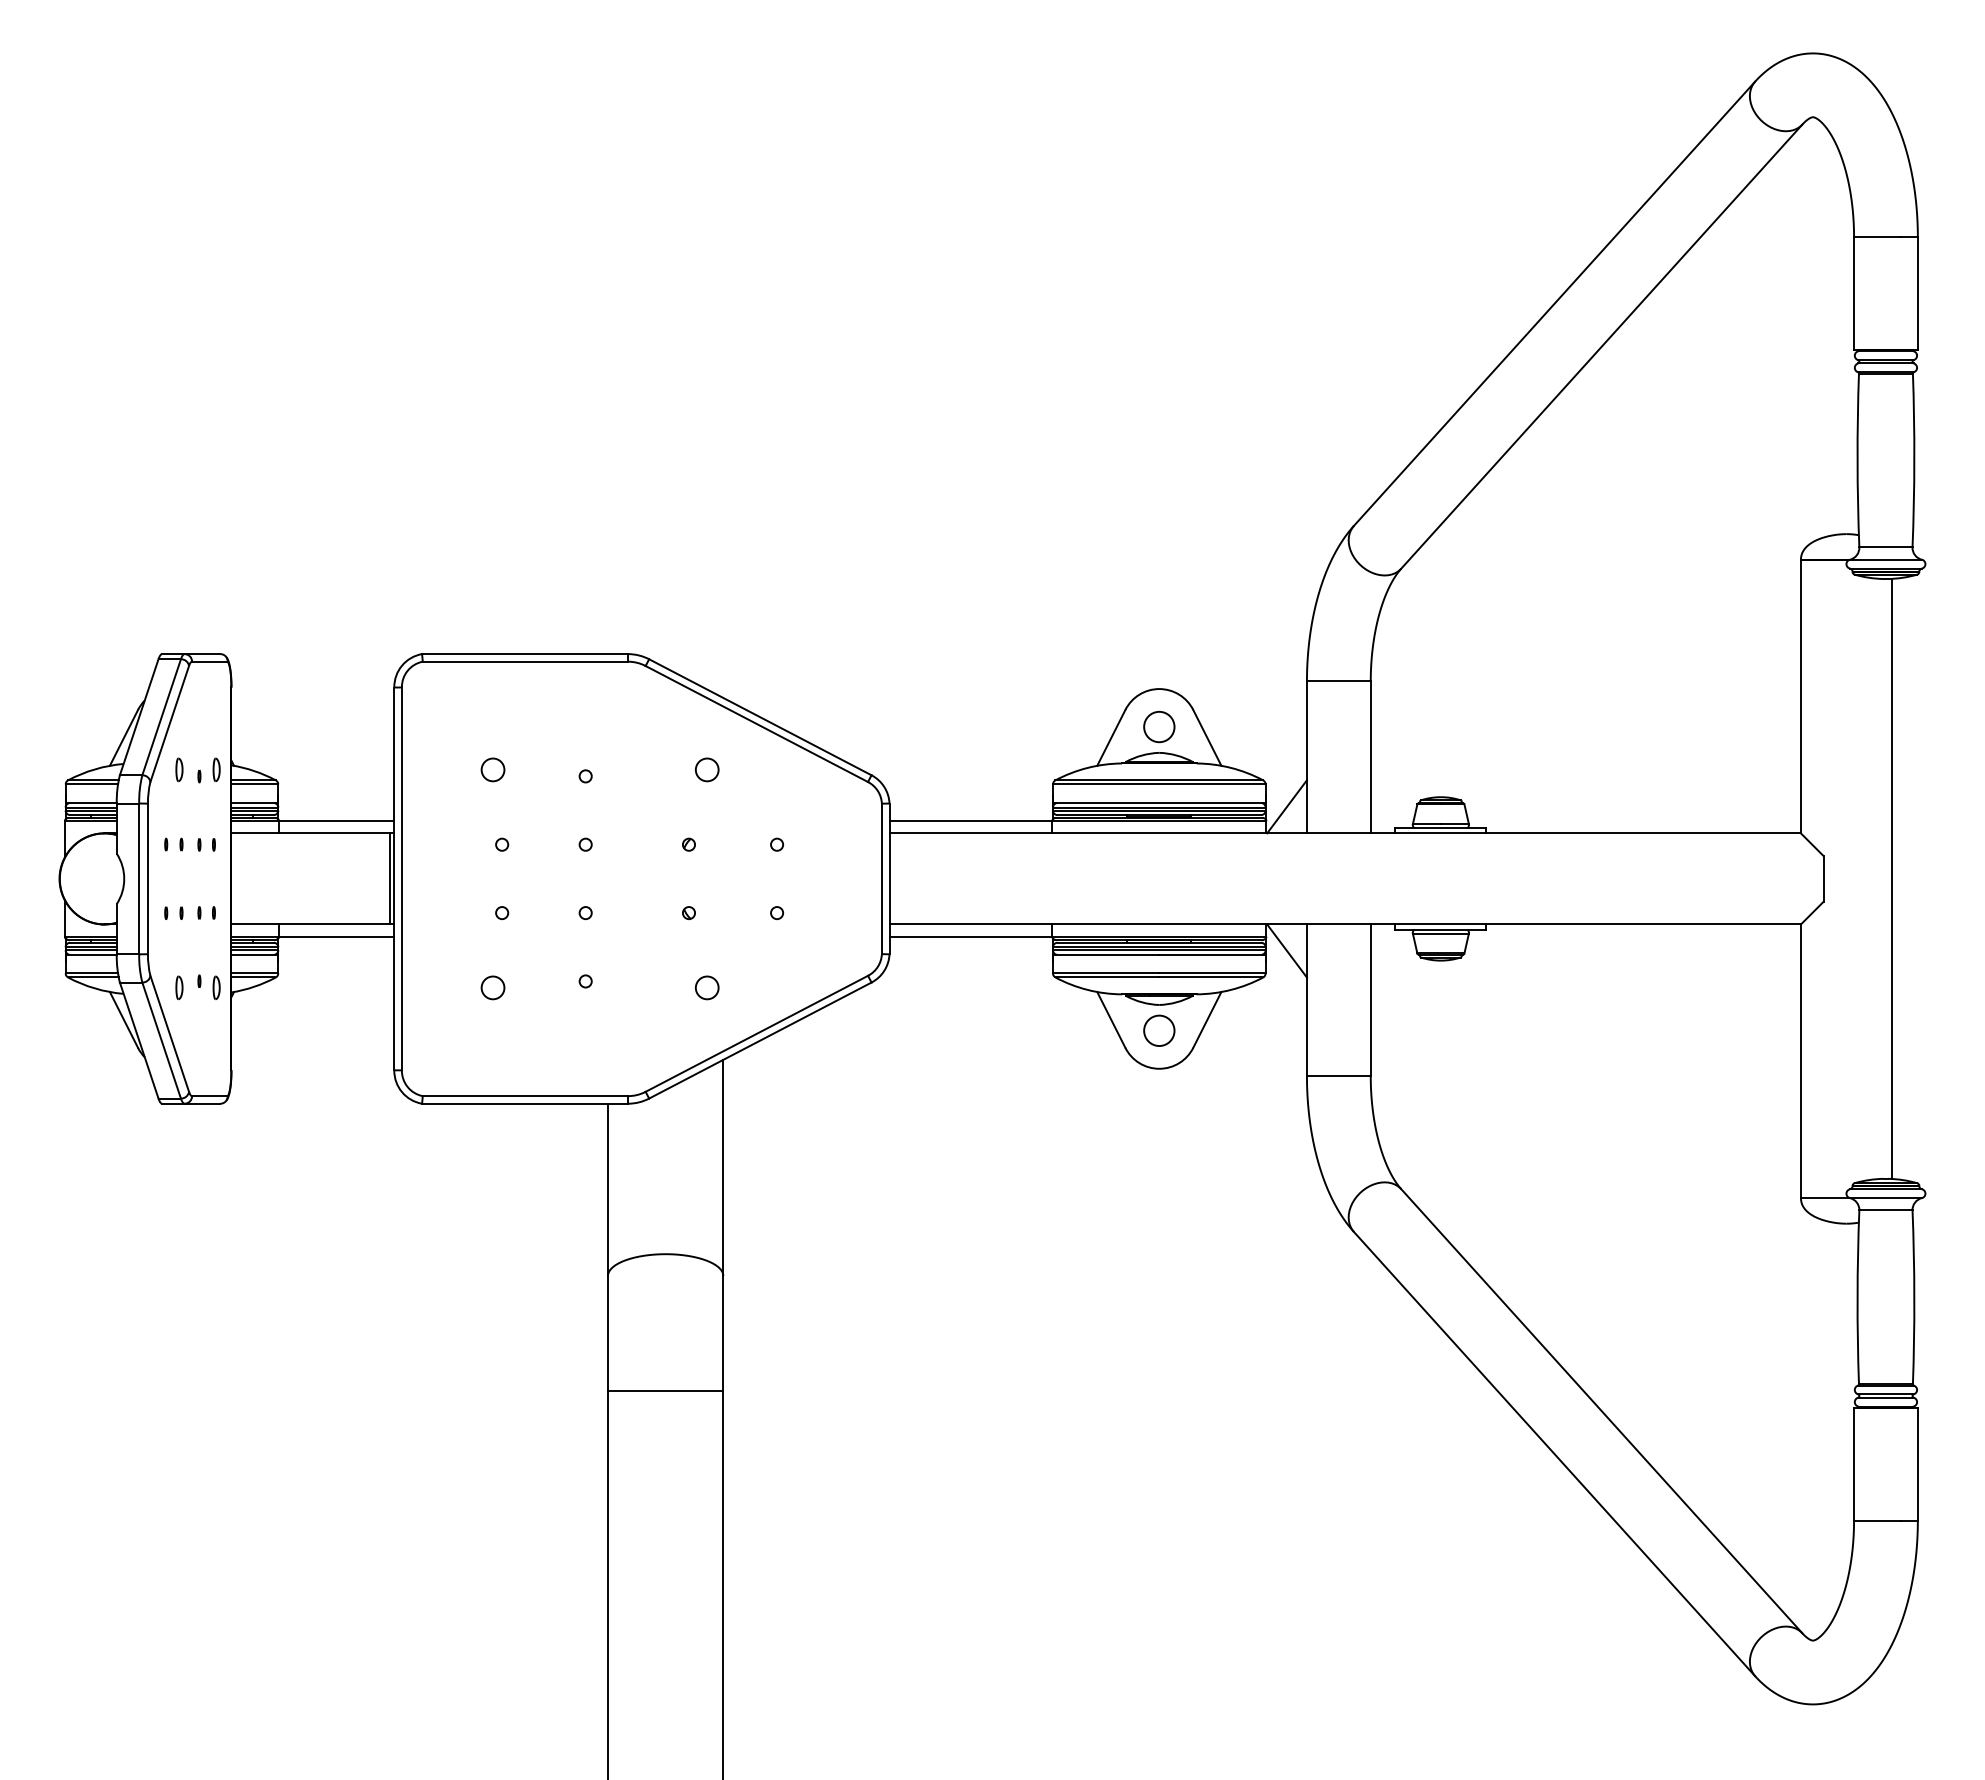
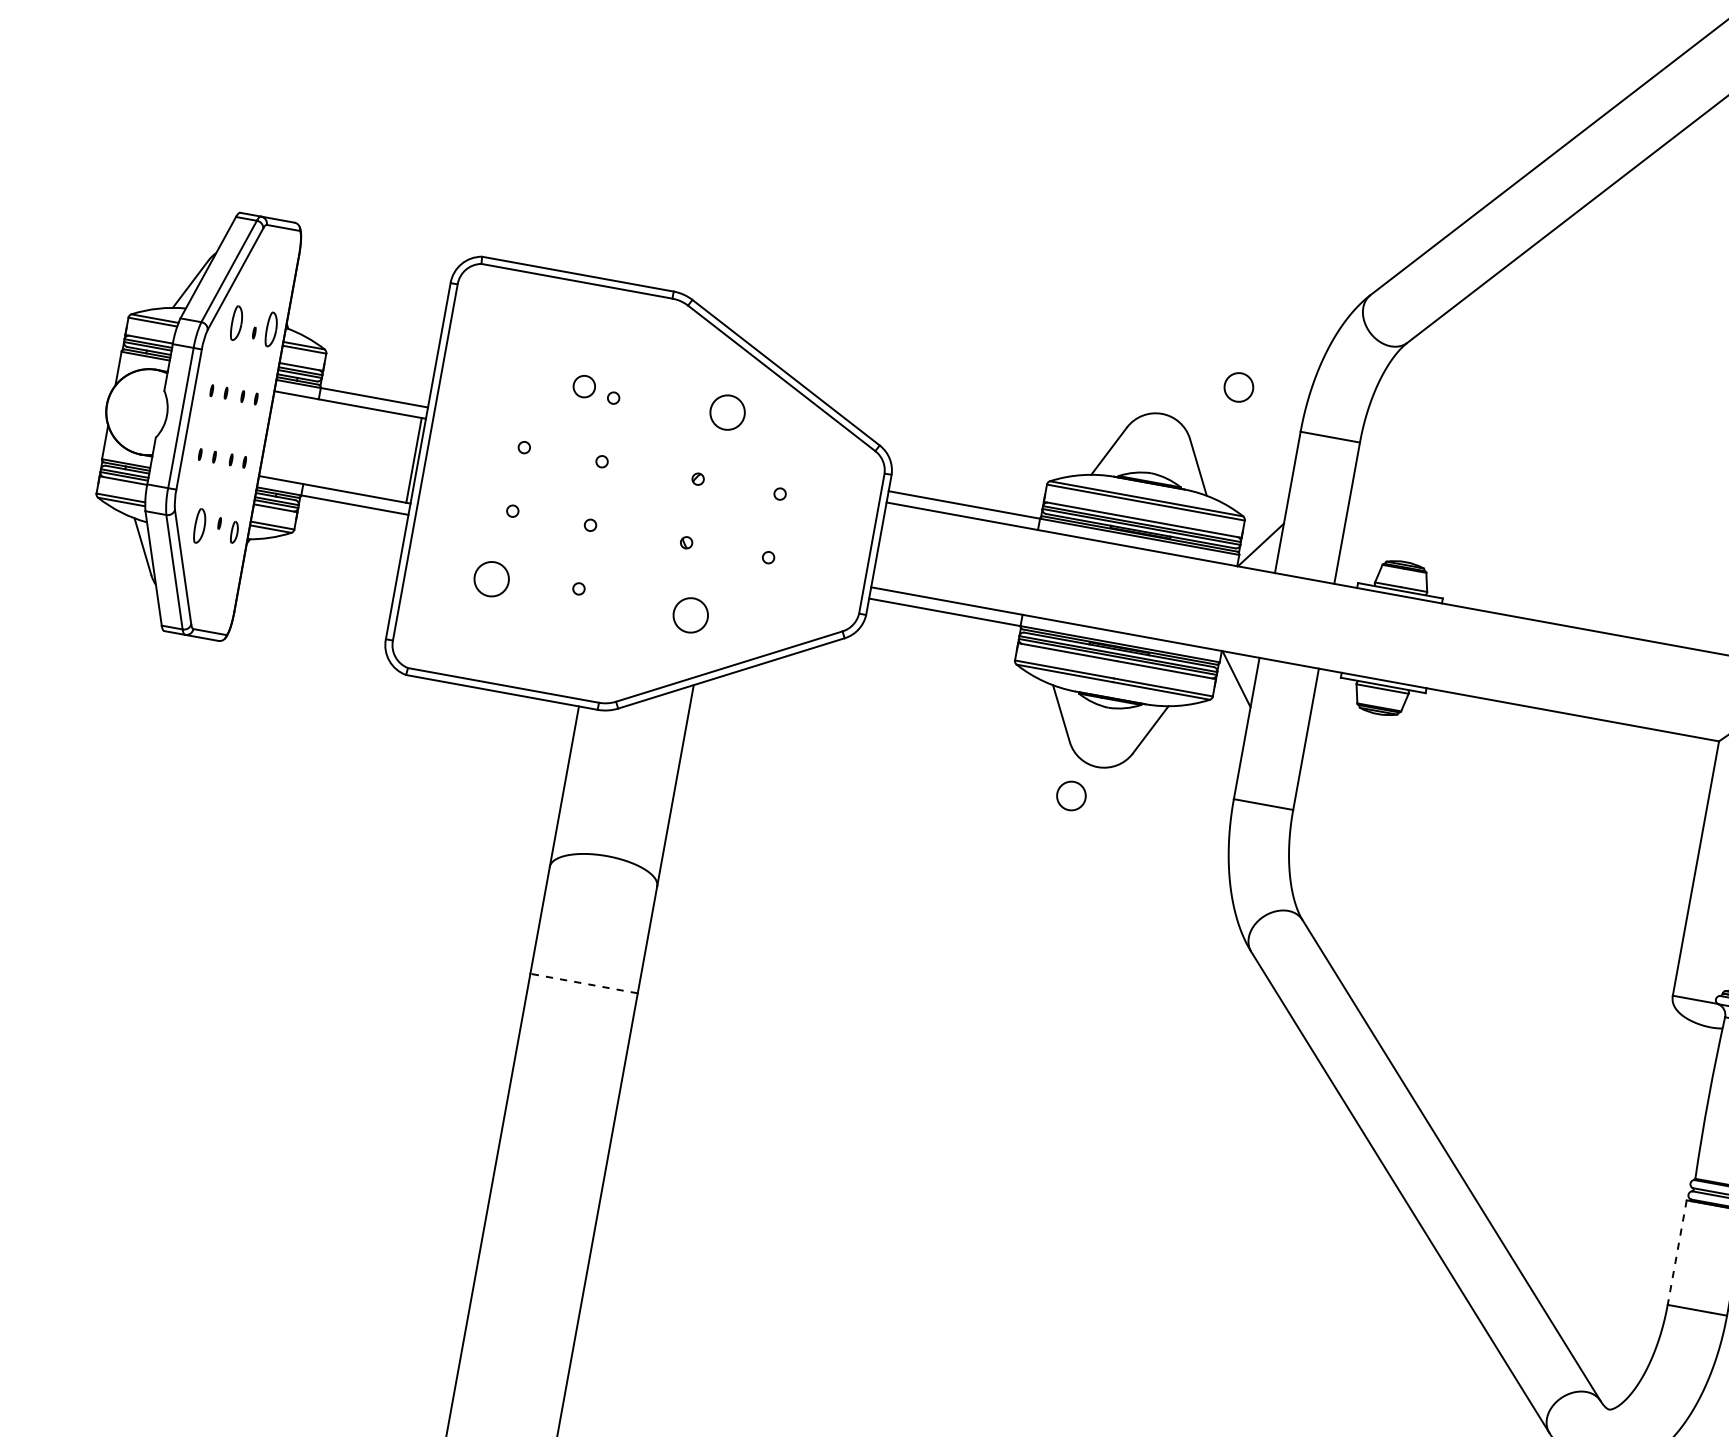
circle: (1159, 726) -> (1239, 387), moved
part: (179, 769) -> (236, 323), size x1.6
part: (216, 769) -> (271, 329), size x1.6
circle: (492, 769) -> (583, 386), moved
circle: (707, 769) -> (728, 412), size x1.6
part: (179, 987) -> (200, 525), size x1.6
circle: (492, 987) -> (491, 578), size x1.6
circle: (707, 987) -> (691, 615), size x1.6
circle: (1159, 1030) -> (1071, 795), moved
line: (665, 1391) -> (583, 983), solid -> dashed
line: (1854, 1464) -> (1677, 1252), solid -> dashed

